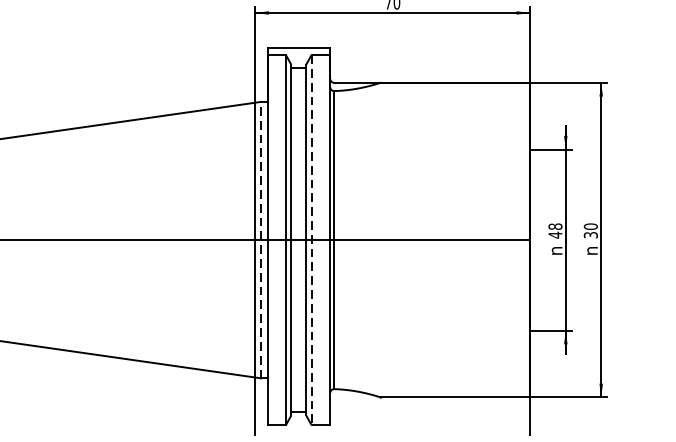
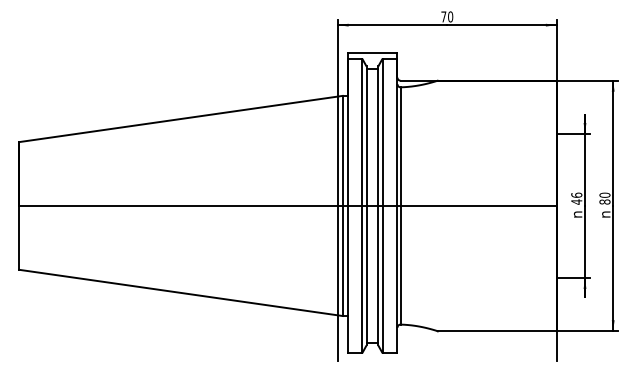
text: (555, 225) -> (576, 194), 48 -> 46
text: (590, 234) -> (604, 201), 30 -> 80
line: (261, 239) -> (342, 205), dashed -> solid
line: (311, 240) -> (382, 206), dashed -> solid

